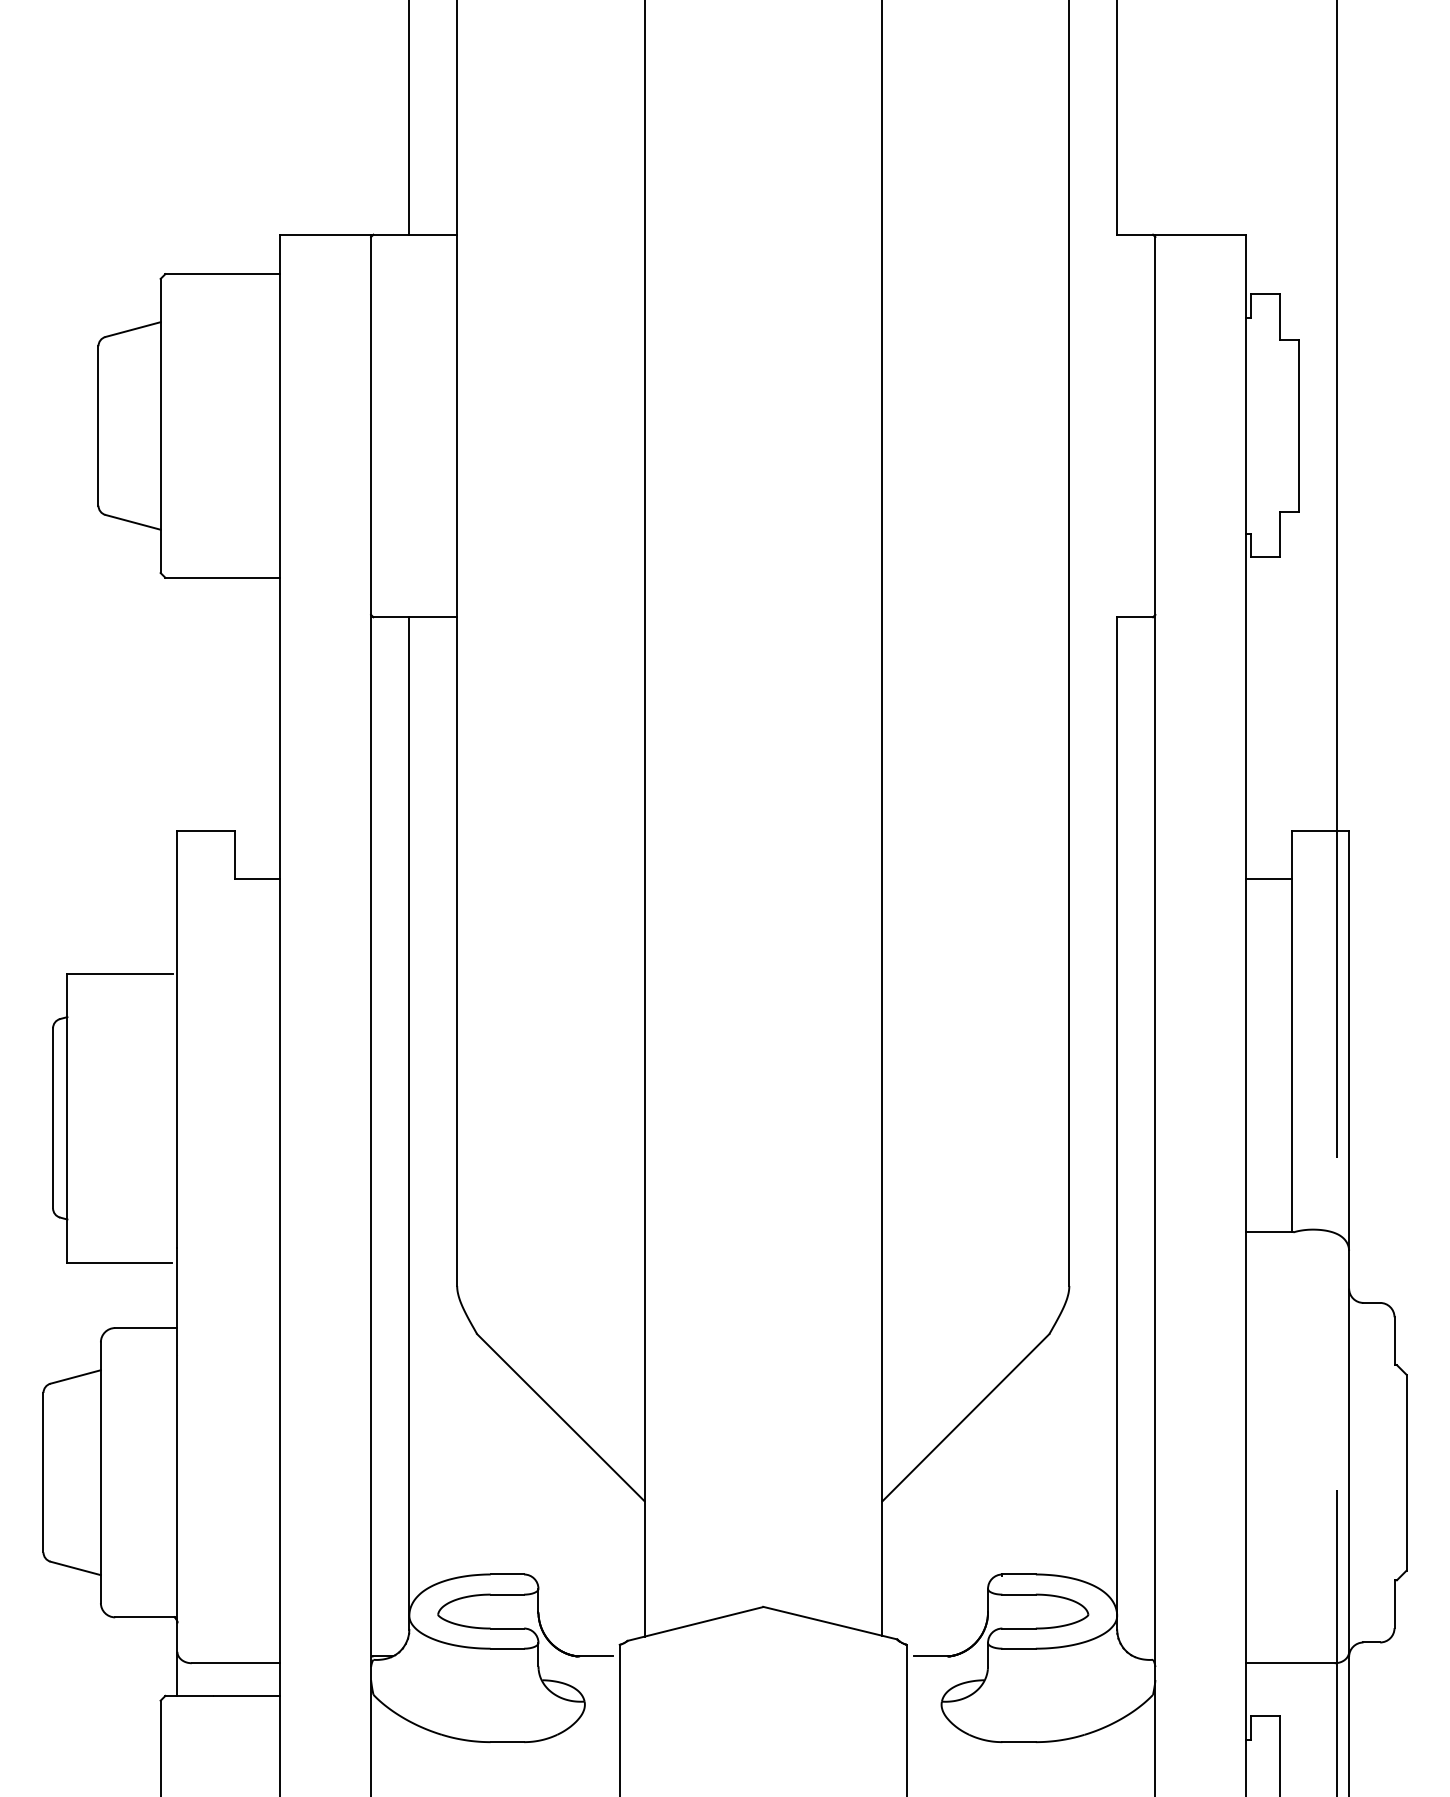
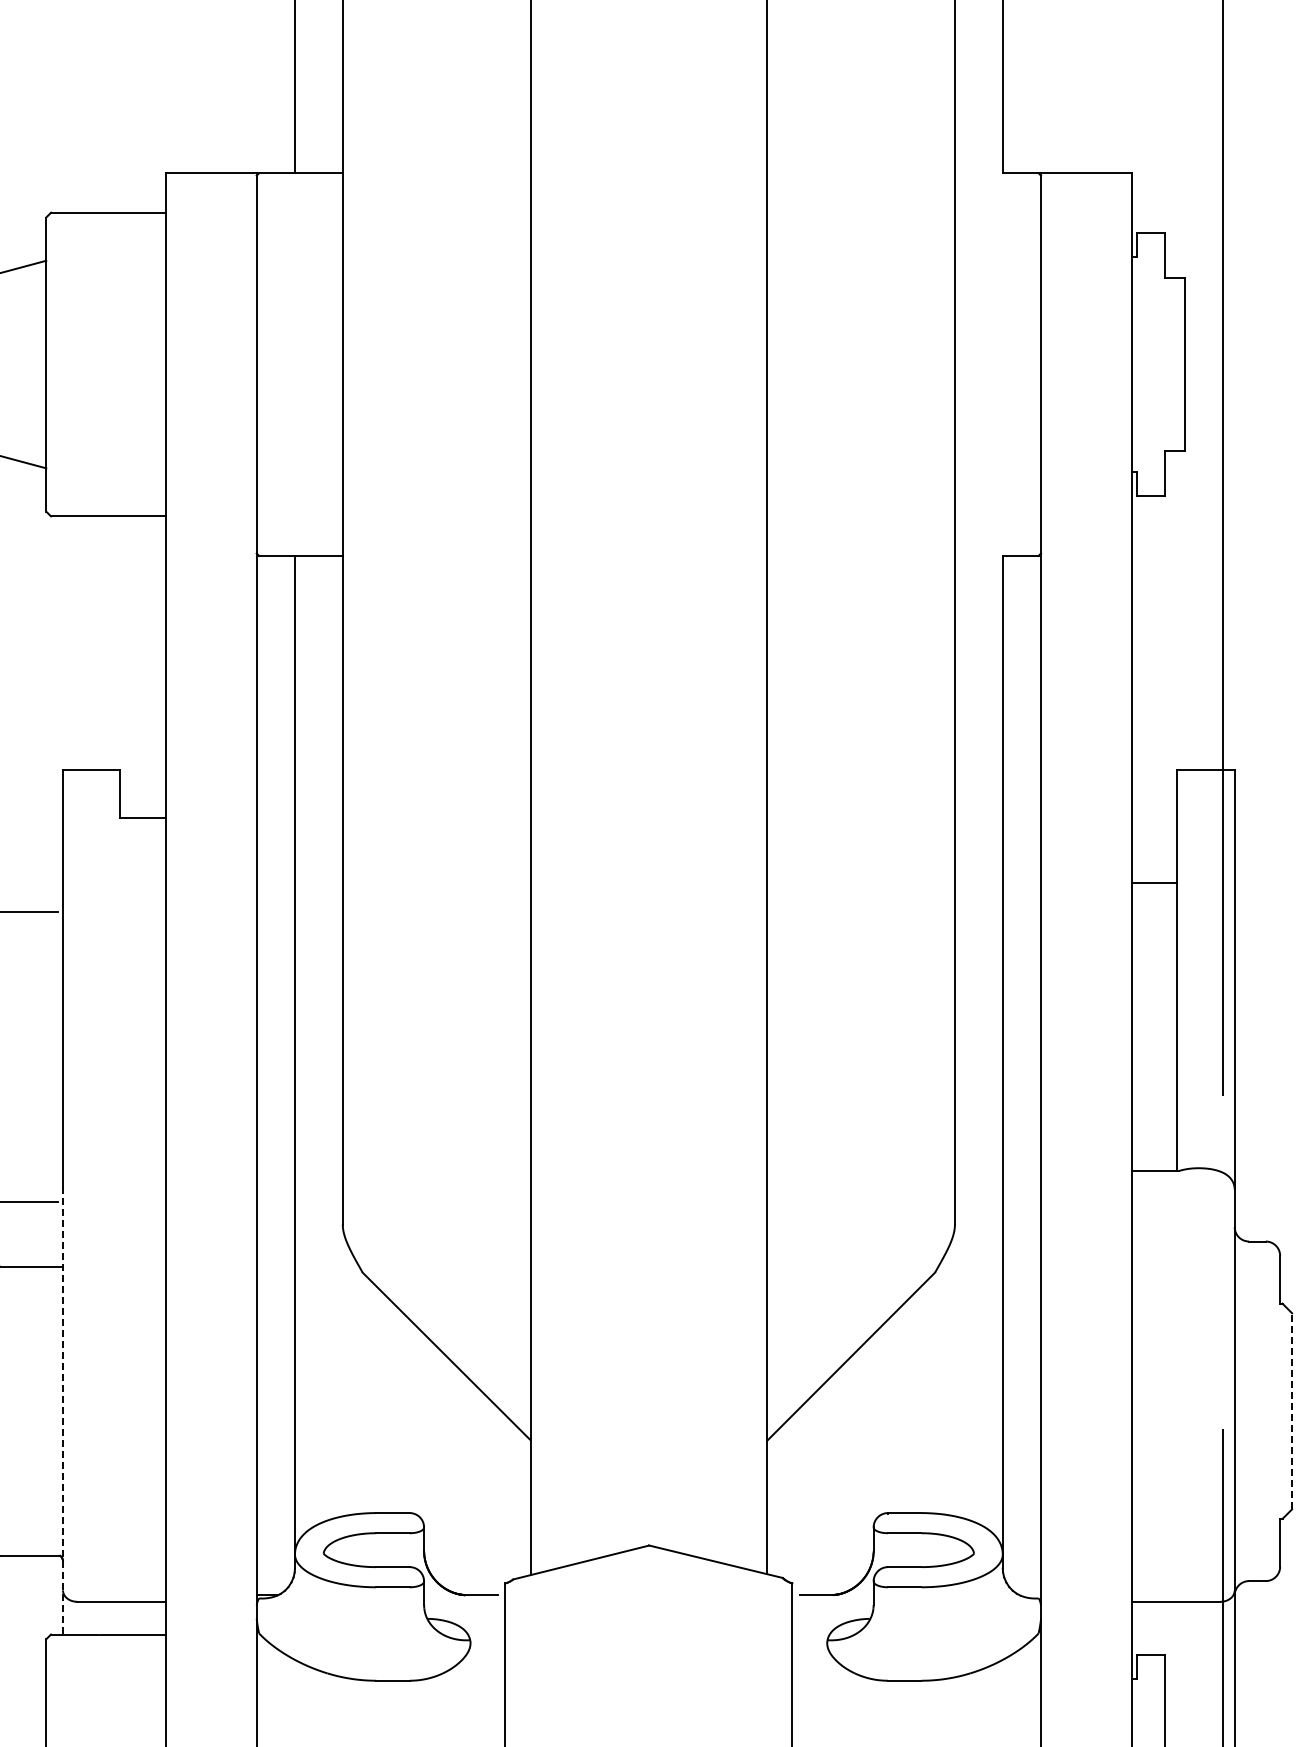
line: (1268, 879) -> (1154, 883), moved
line: (177, 1472) -> (63, 1411), solid -> dashed
line: (1406, 1472) -> (1292, 1411), solid -> dashed

